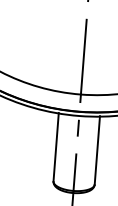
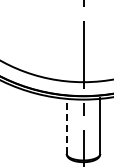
line: (55, 147) -> (66, 126), solid -> dashed

